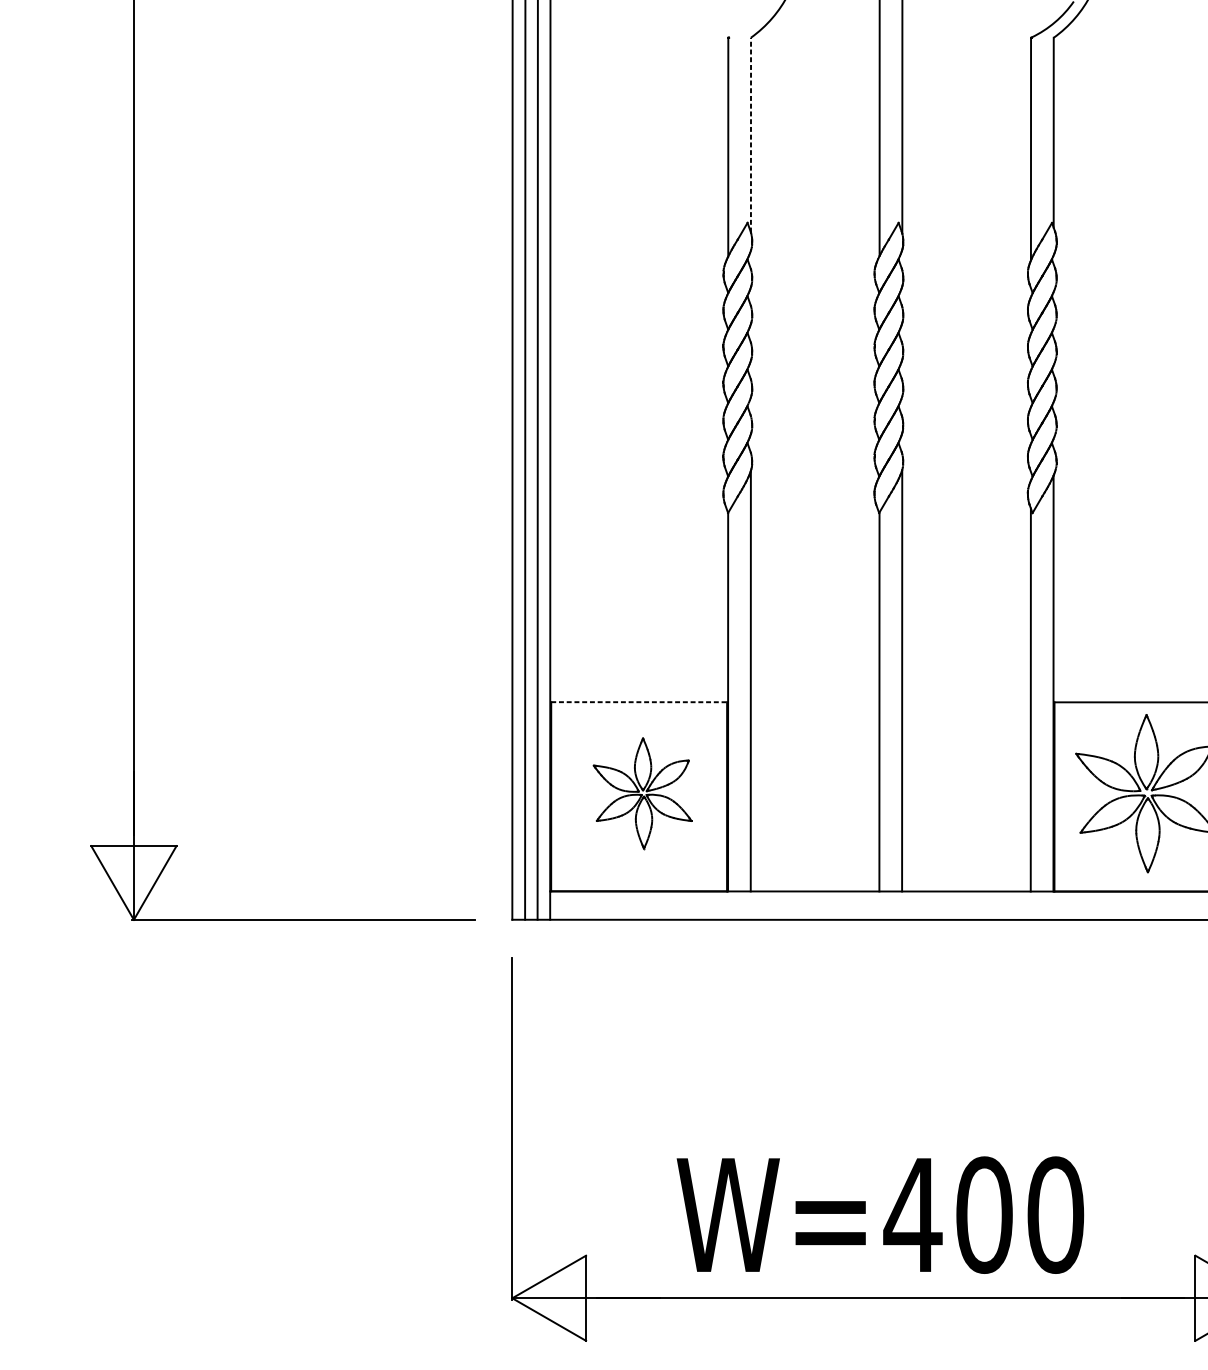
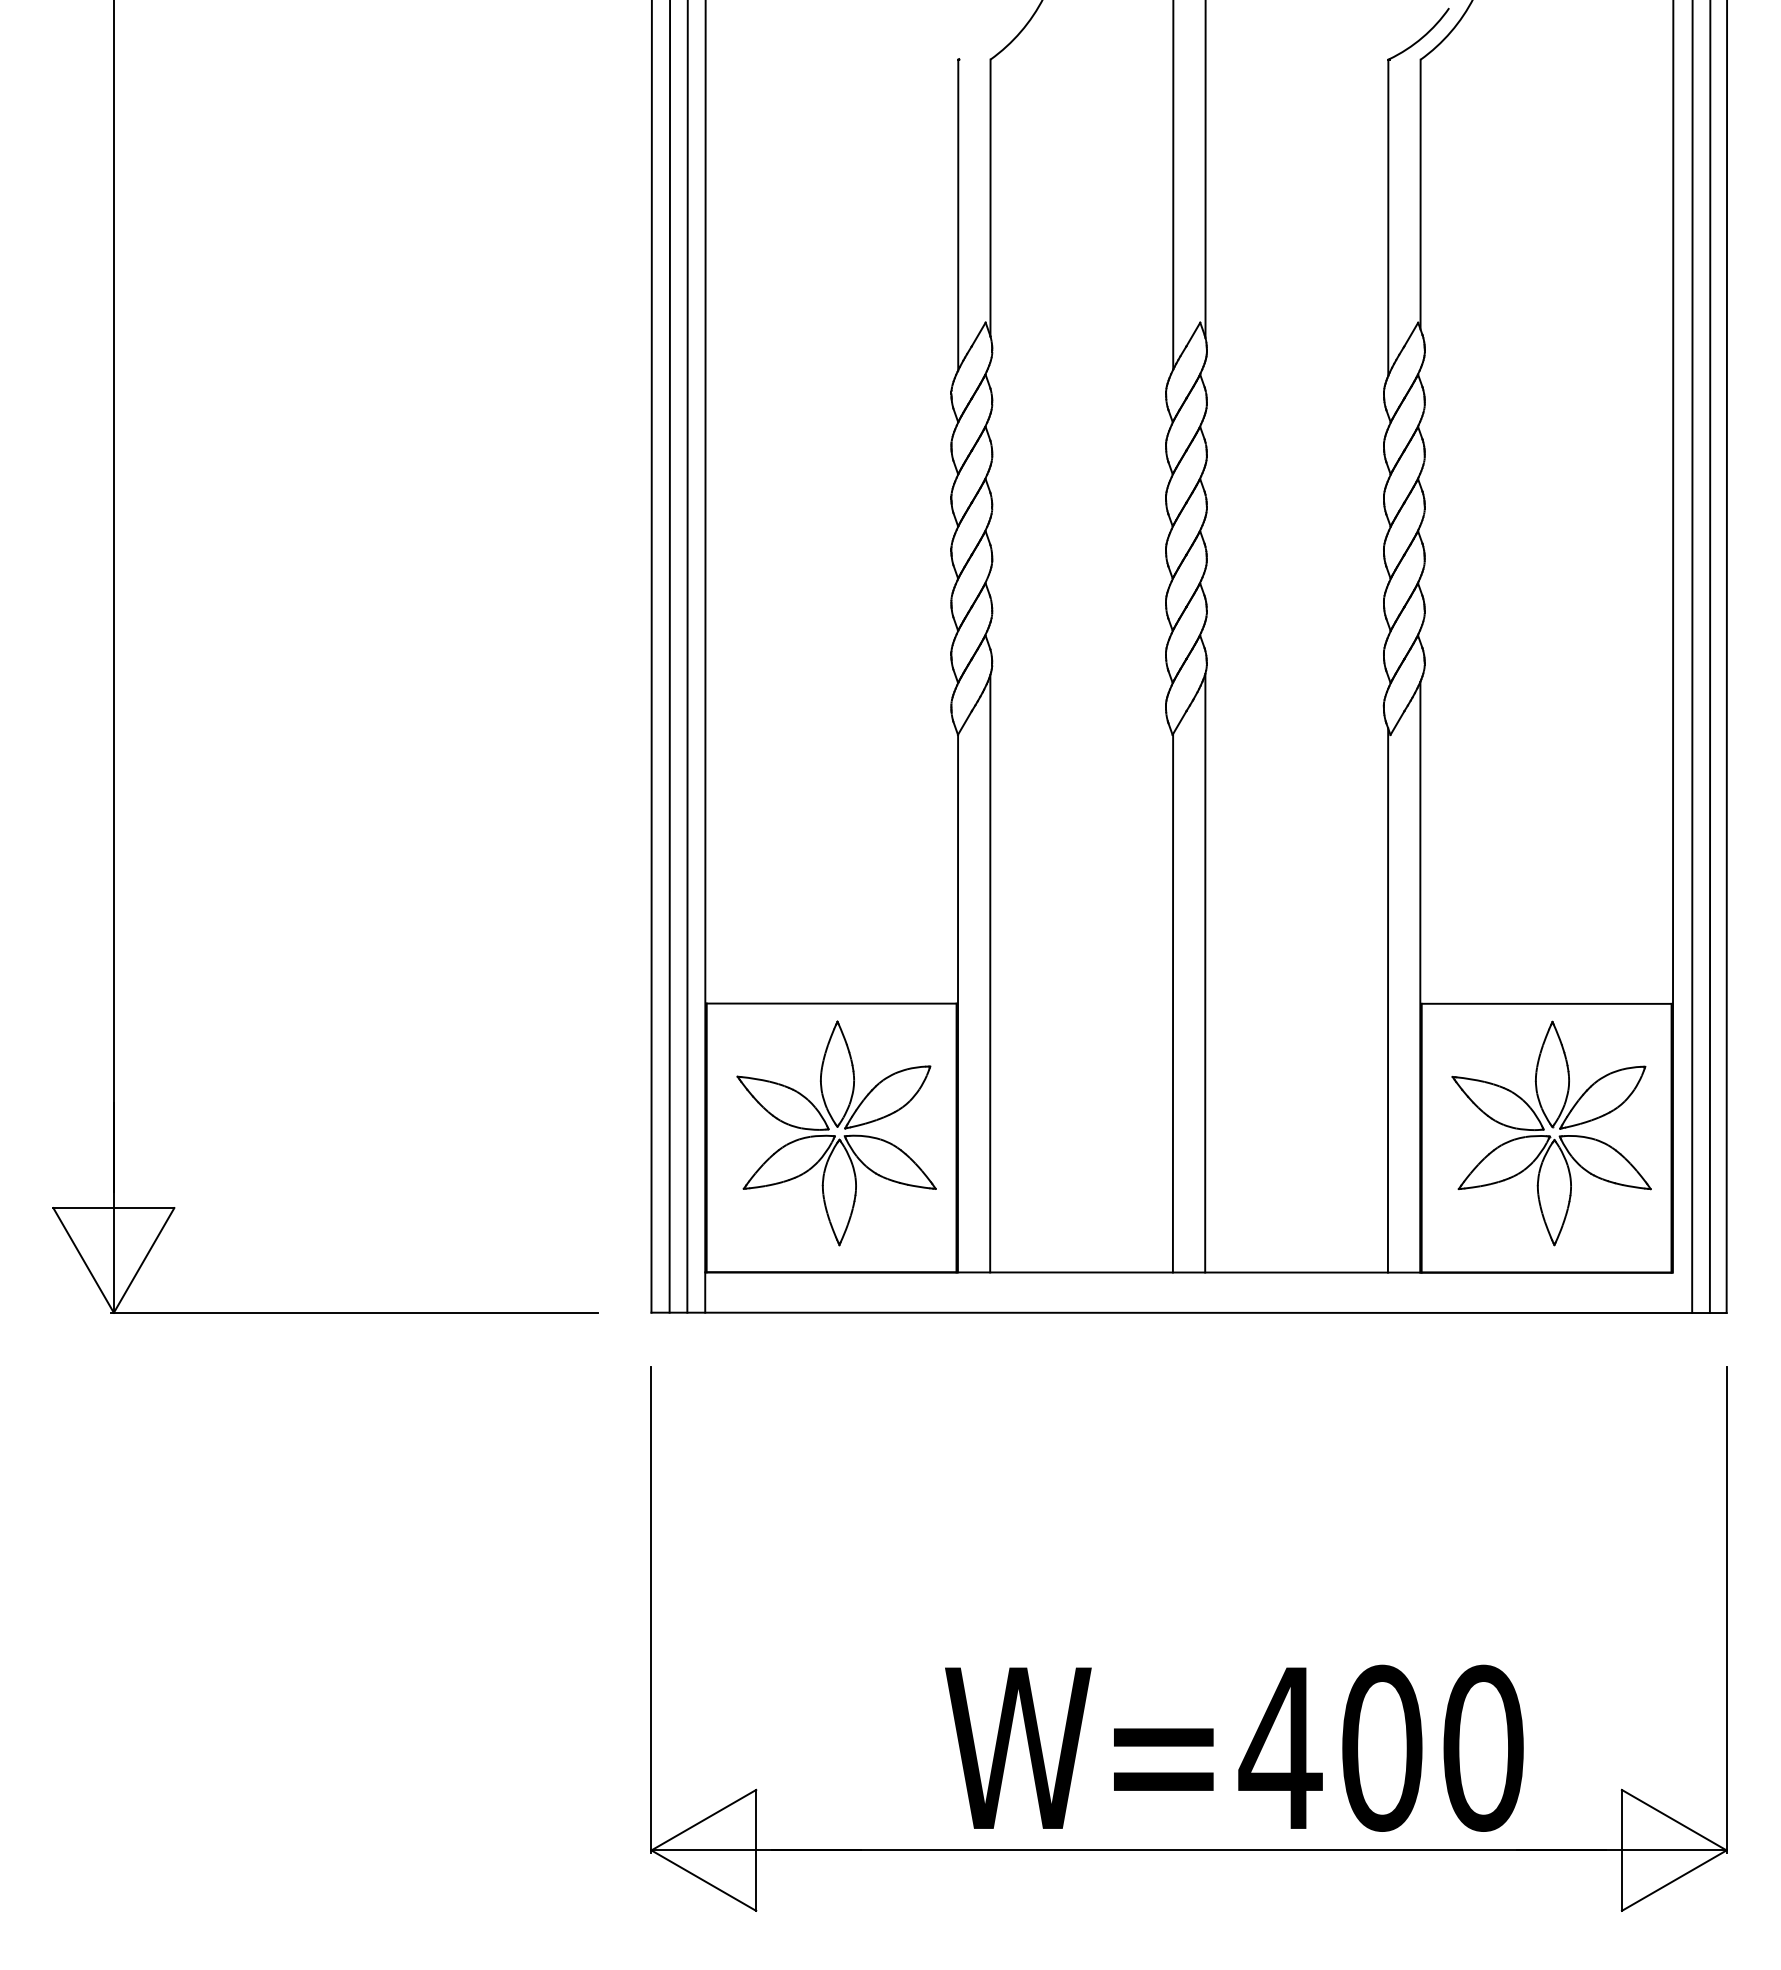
line: (750, 134) -> (990, 197), dashed -> solid
line: (639, 702) -> (831, 1003), dashed -> solid
part: (642, 793) -> (836, 1133), size x1.43
text: (880, 1214) -> (1234, 1747), moved

